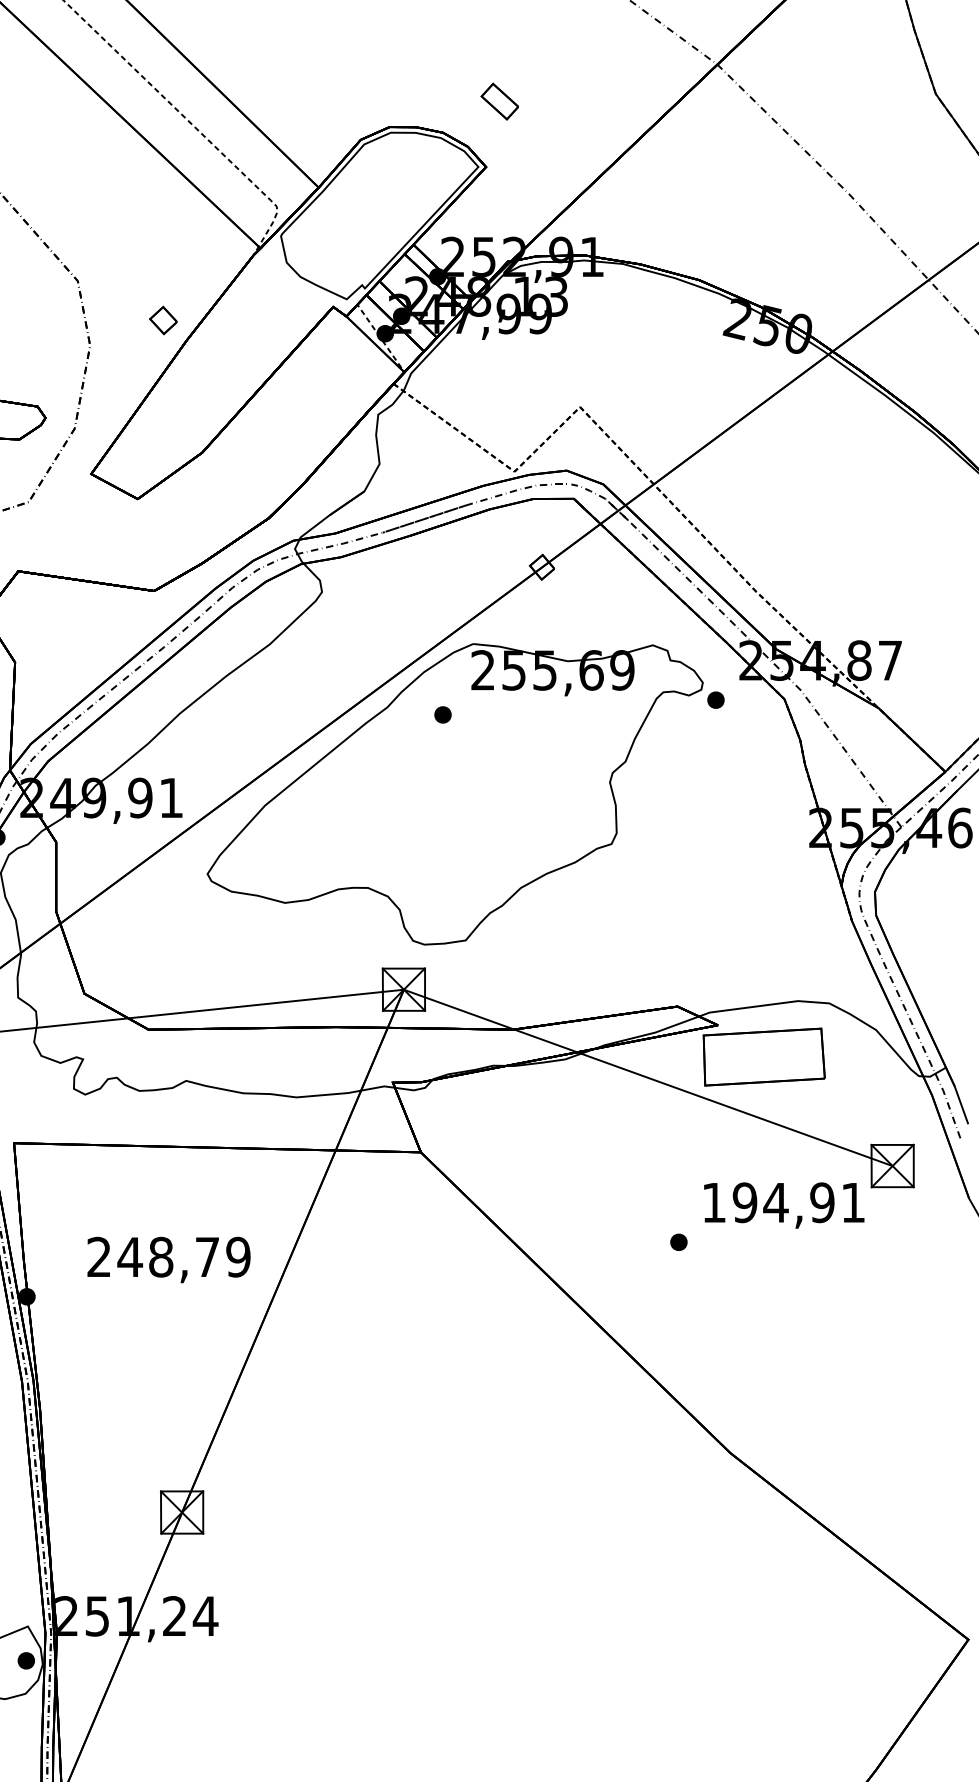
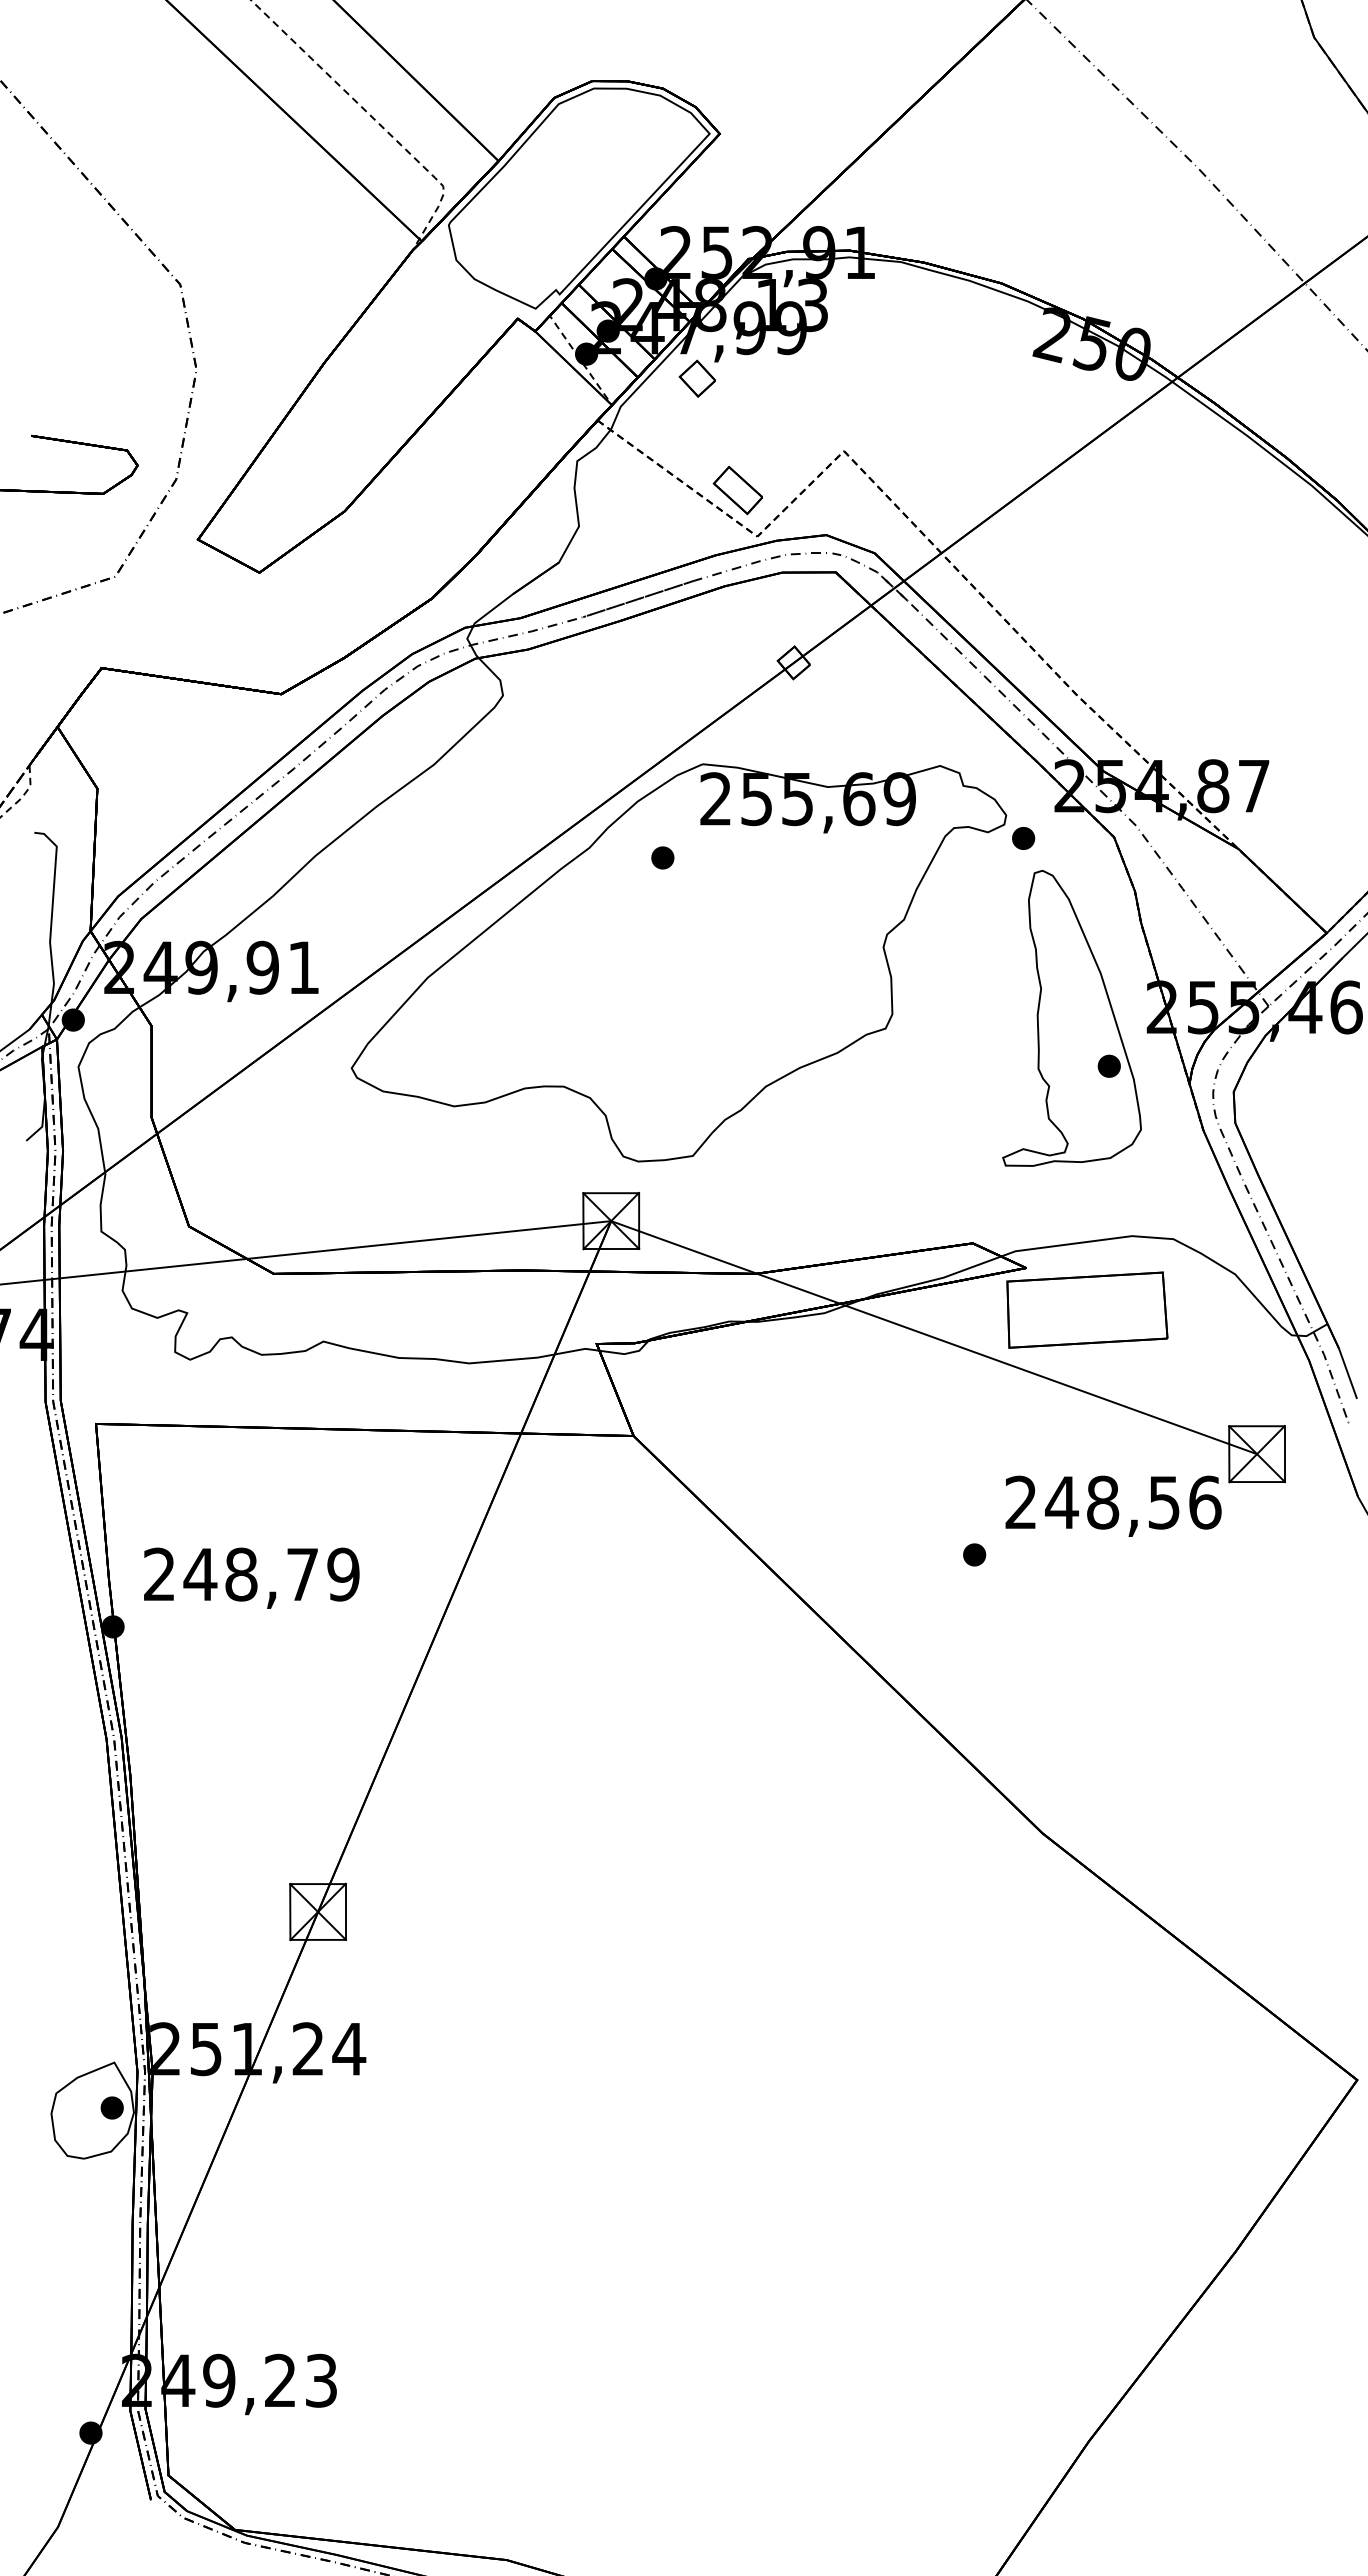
part: (499, 101) -> (737, 490), moved
part: (162, 320) -> (696, 378), moved
part: (752, 836) -> (1071, 1018), added
text: (784, 1202) -> (1113, 1502), 194,91 -> 248,56
text: (168, 1259) -> (251, 1577), moved

